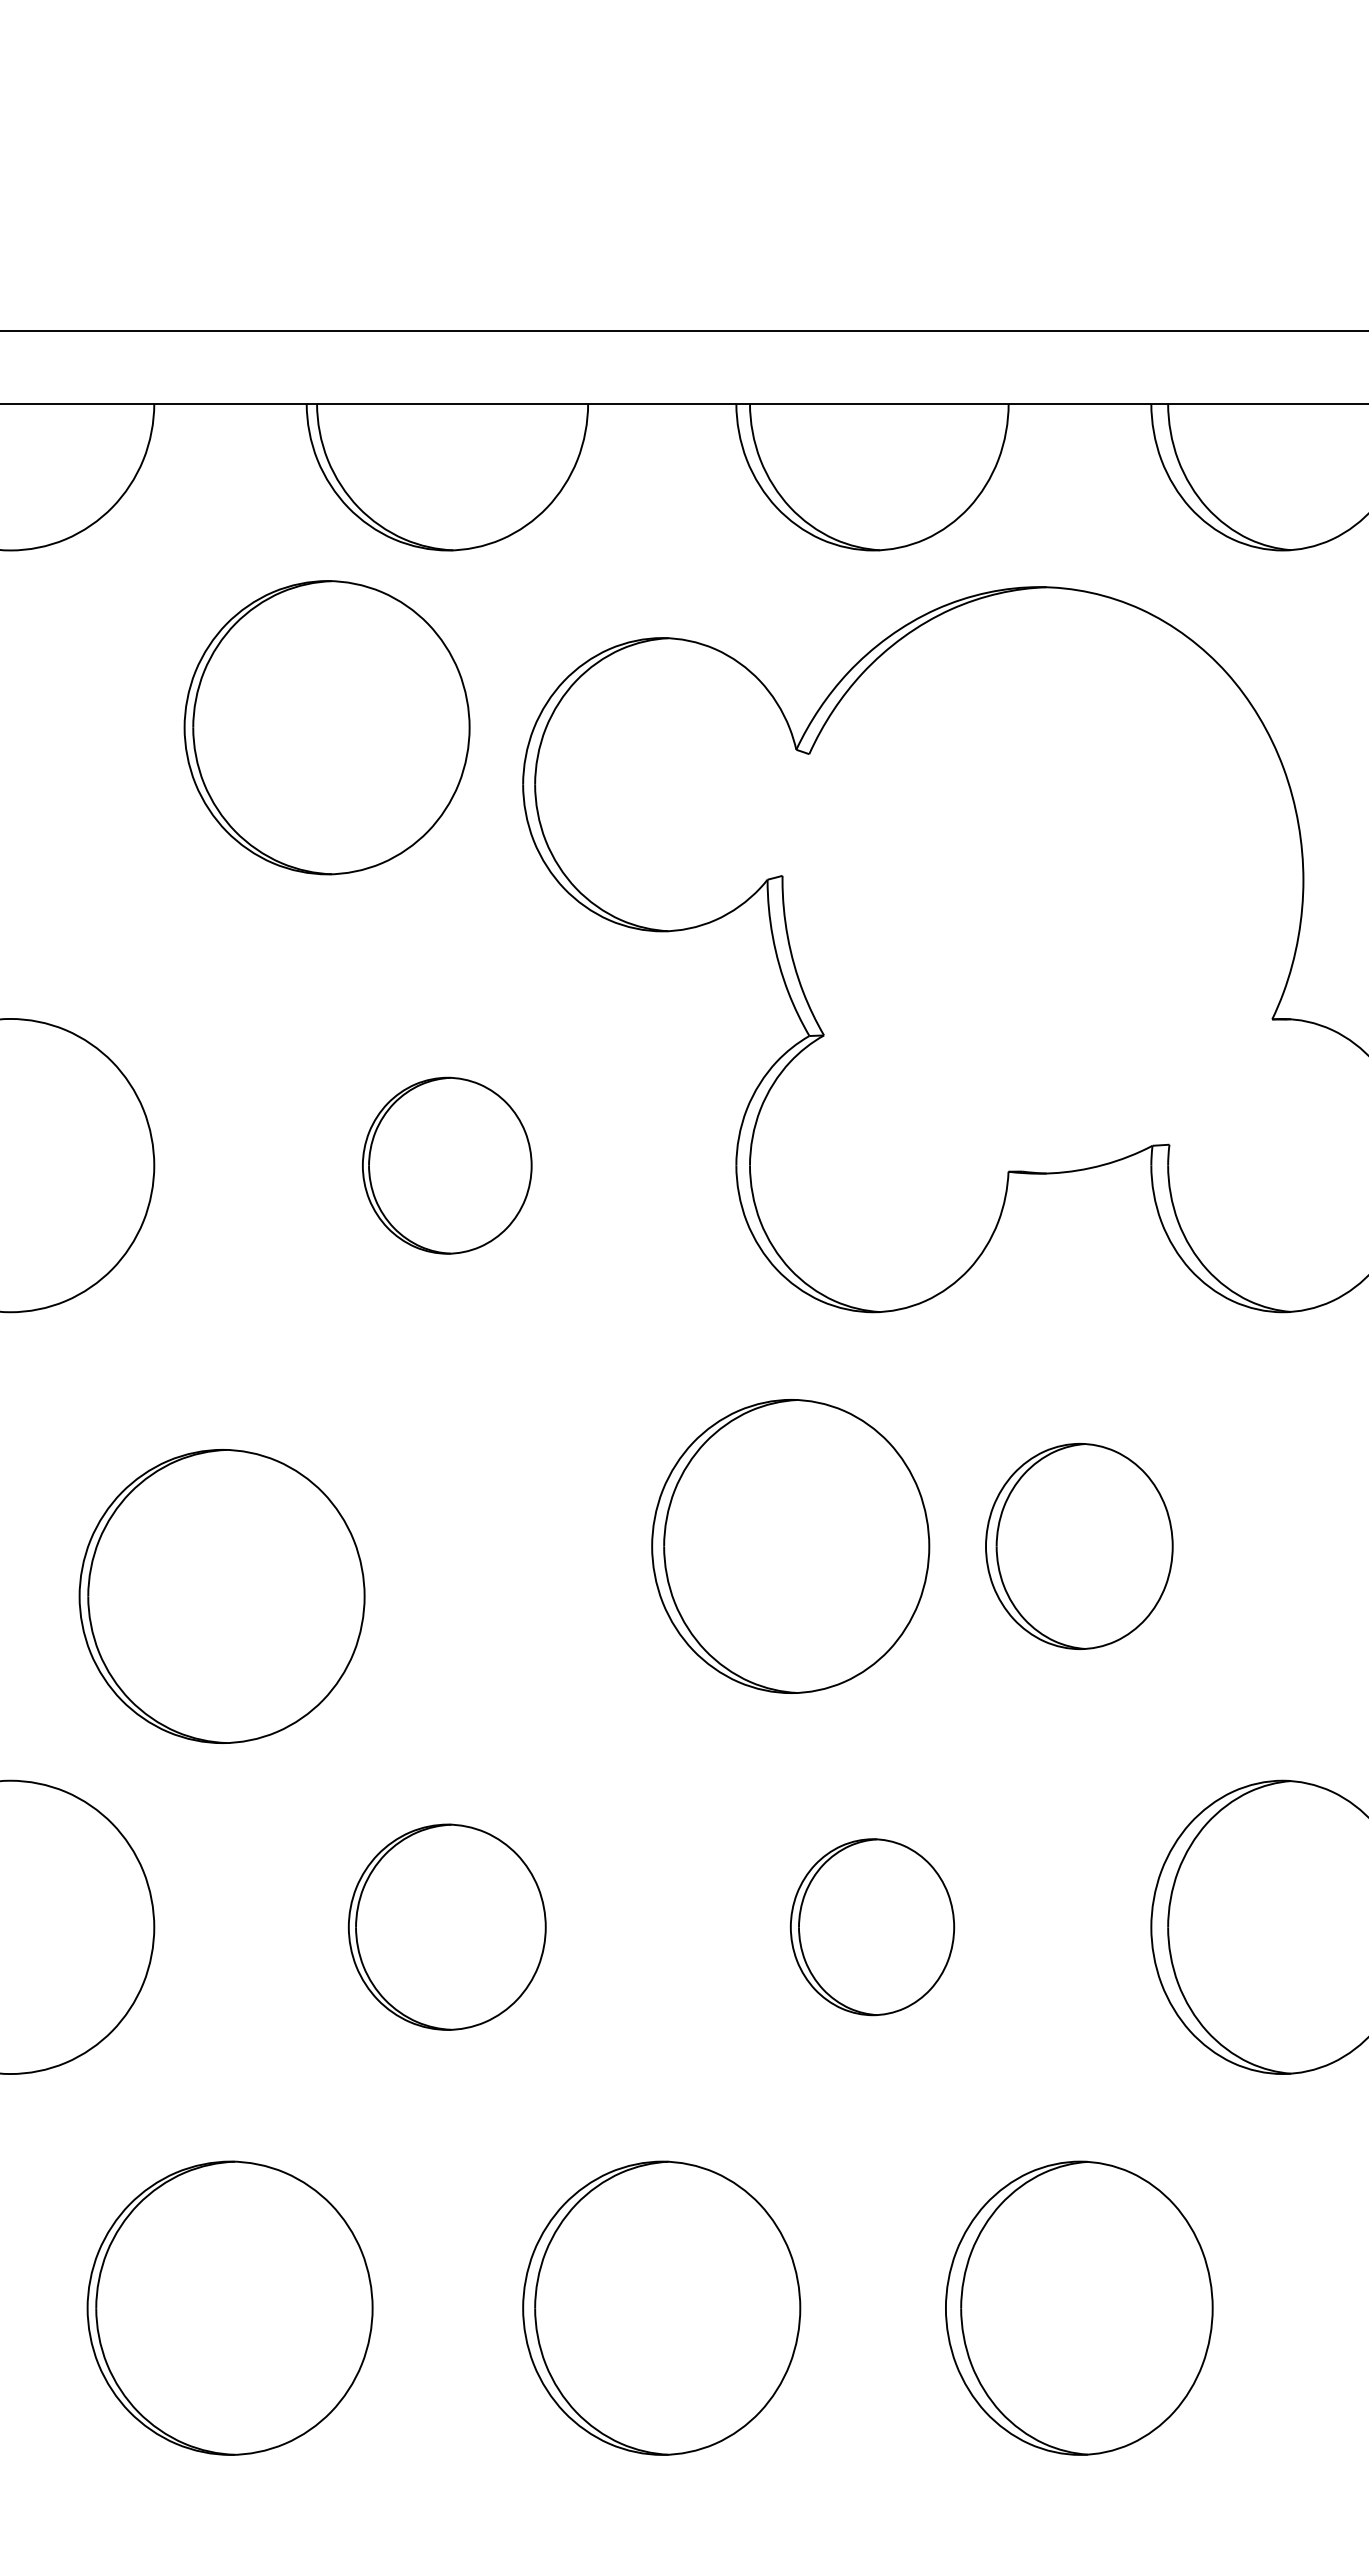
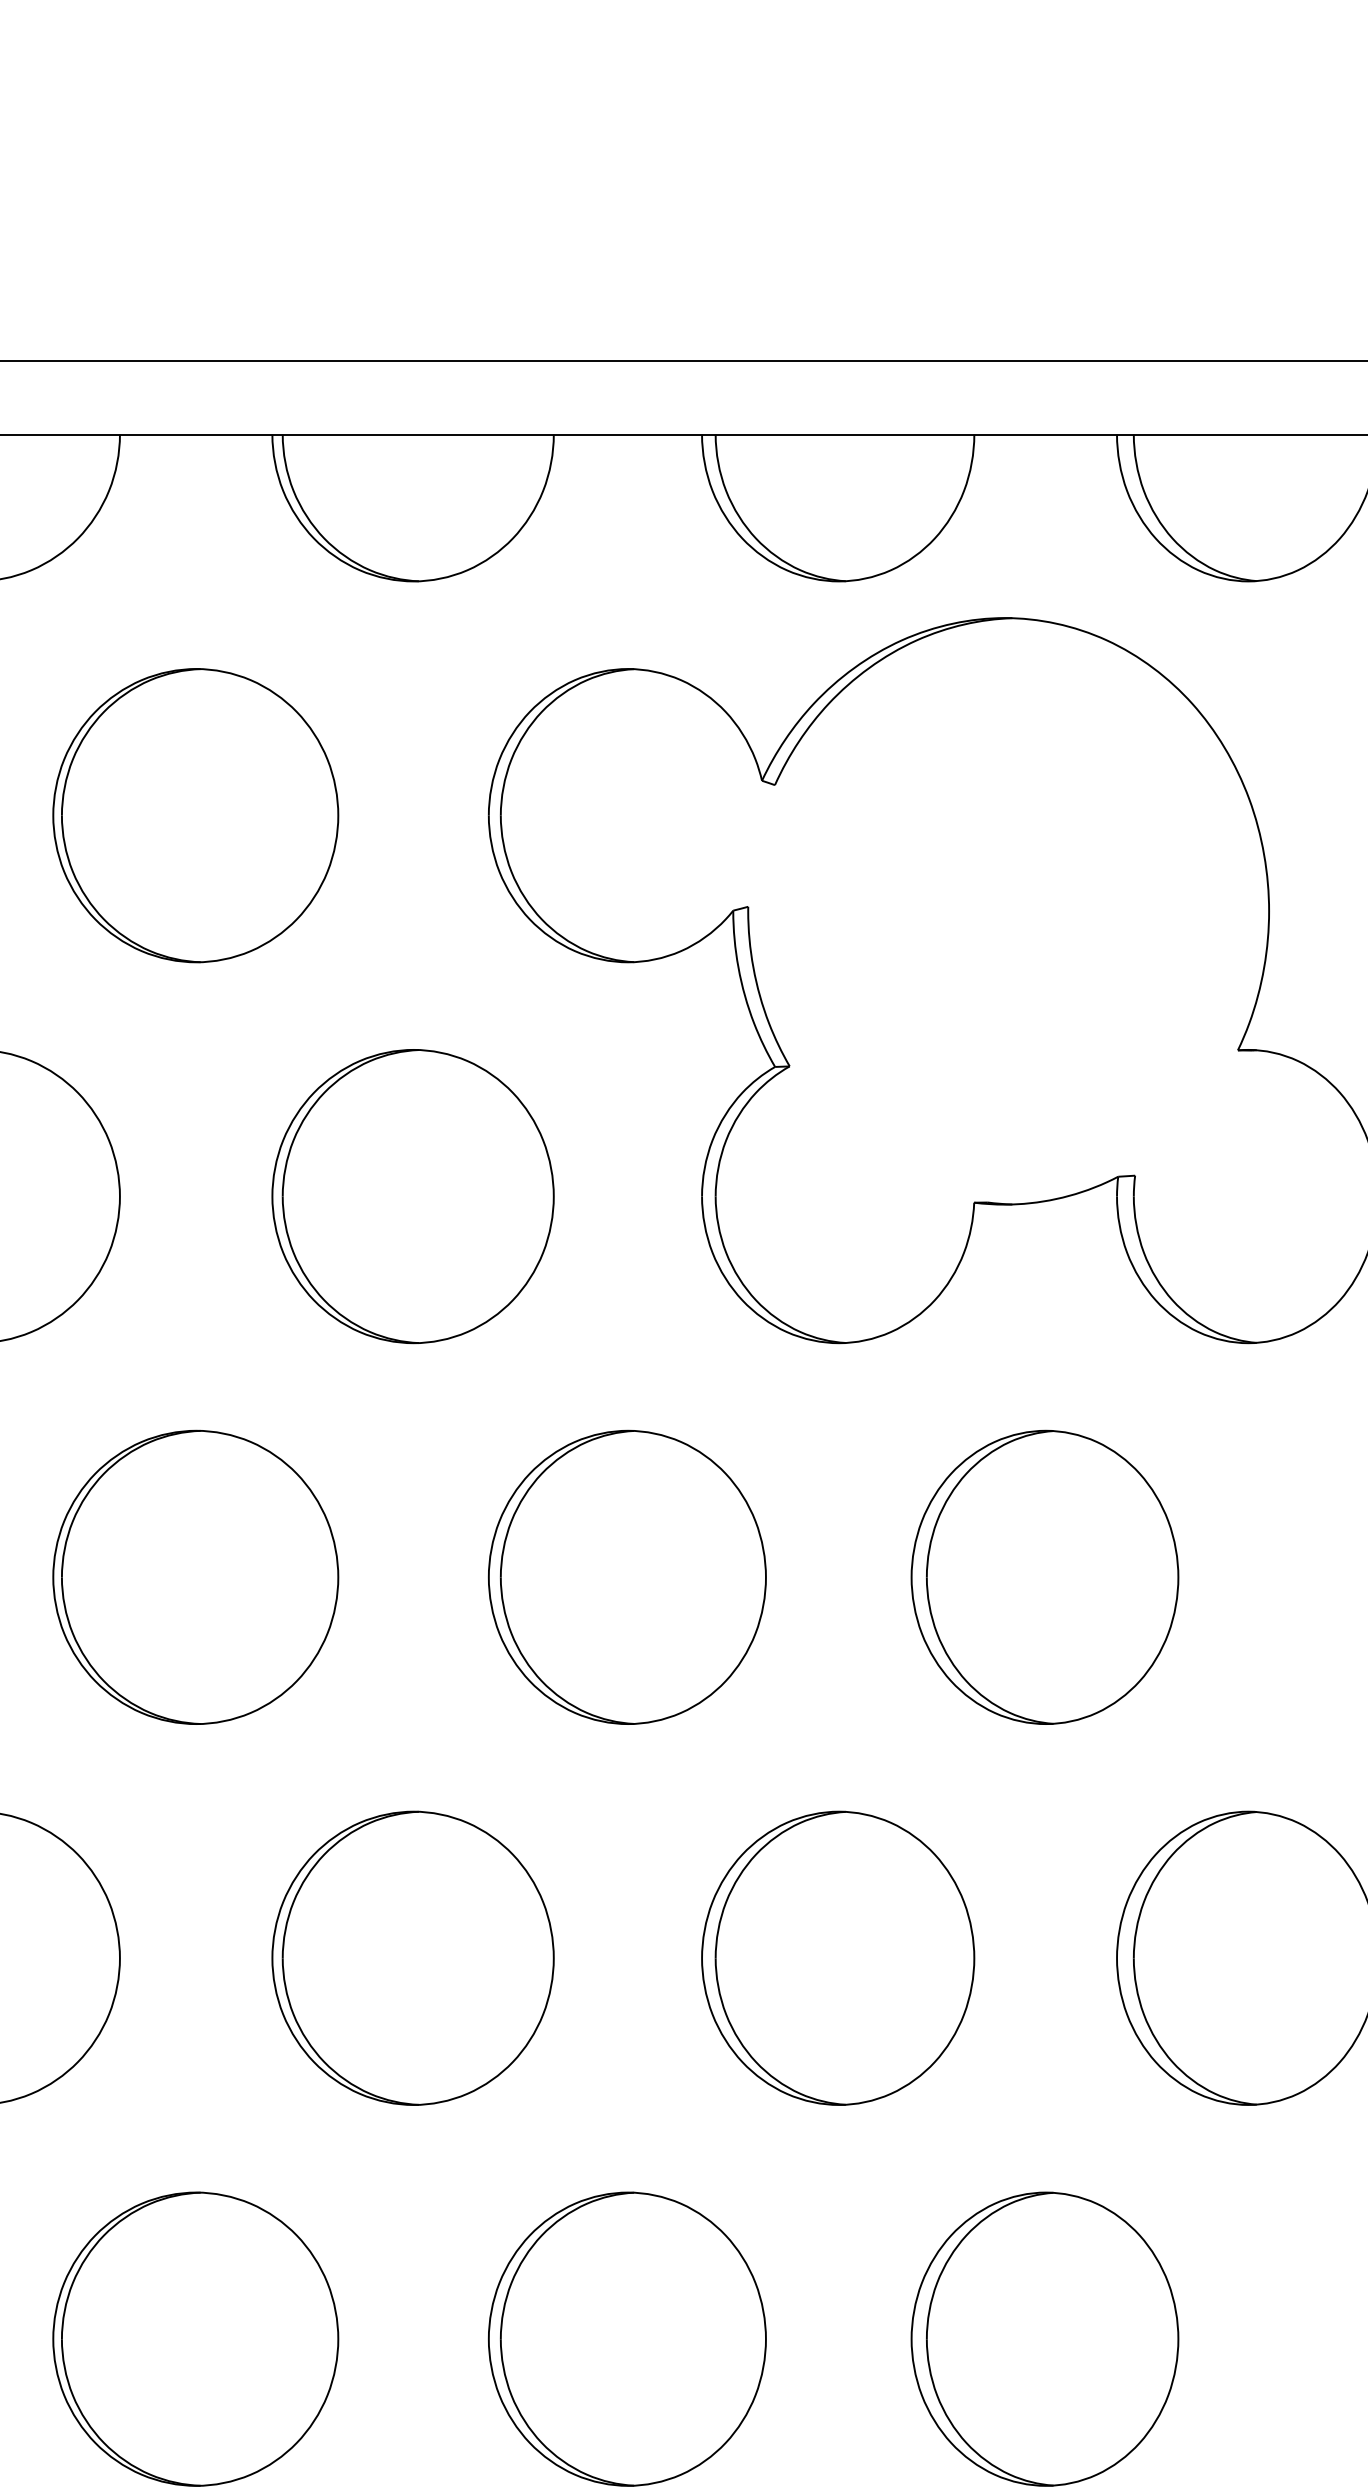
part: (326, 727) -> (195, 815), moved
part: (446, 1165) -> (412, 1196), size x1.67
part: (790, 1546) -> (627, 1577), moved
part: (1079, 1546) -> (1045, 1577), size x1.43
part: (221, 1596) -> (195, 1577), moved
part: (446, 1926) -> (412, 1957), size x1.43
part: (872, 1926) -> (838, 1957), size x1.67

